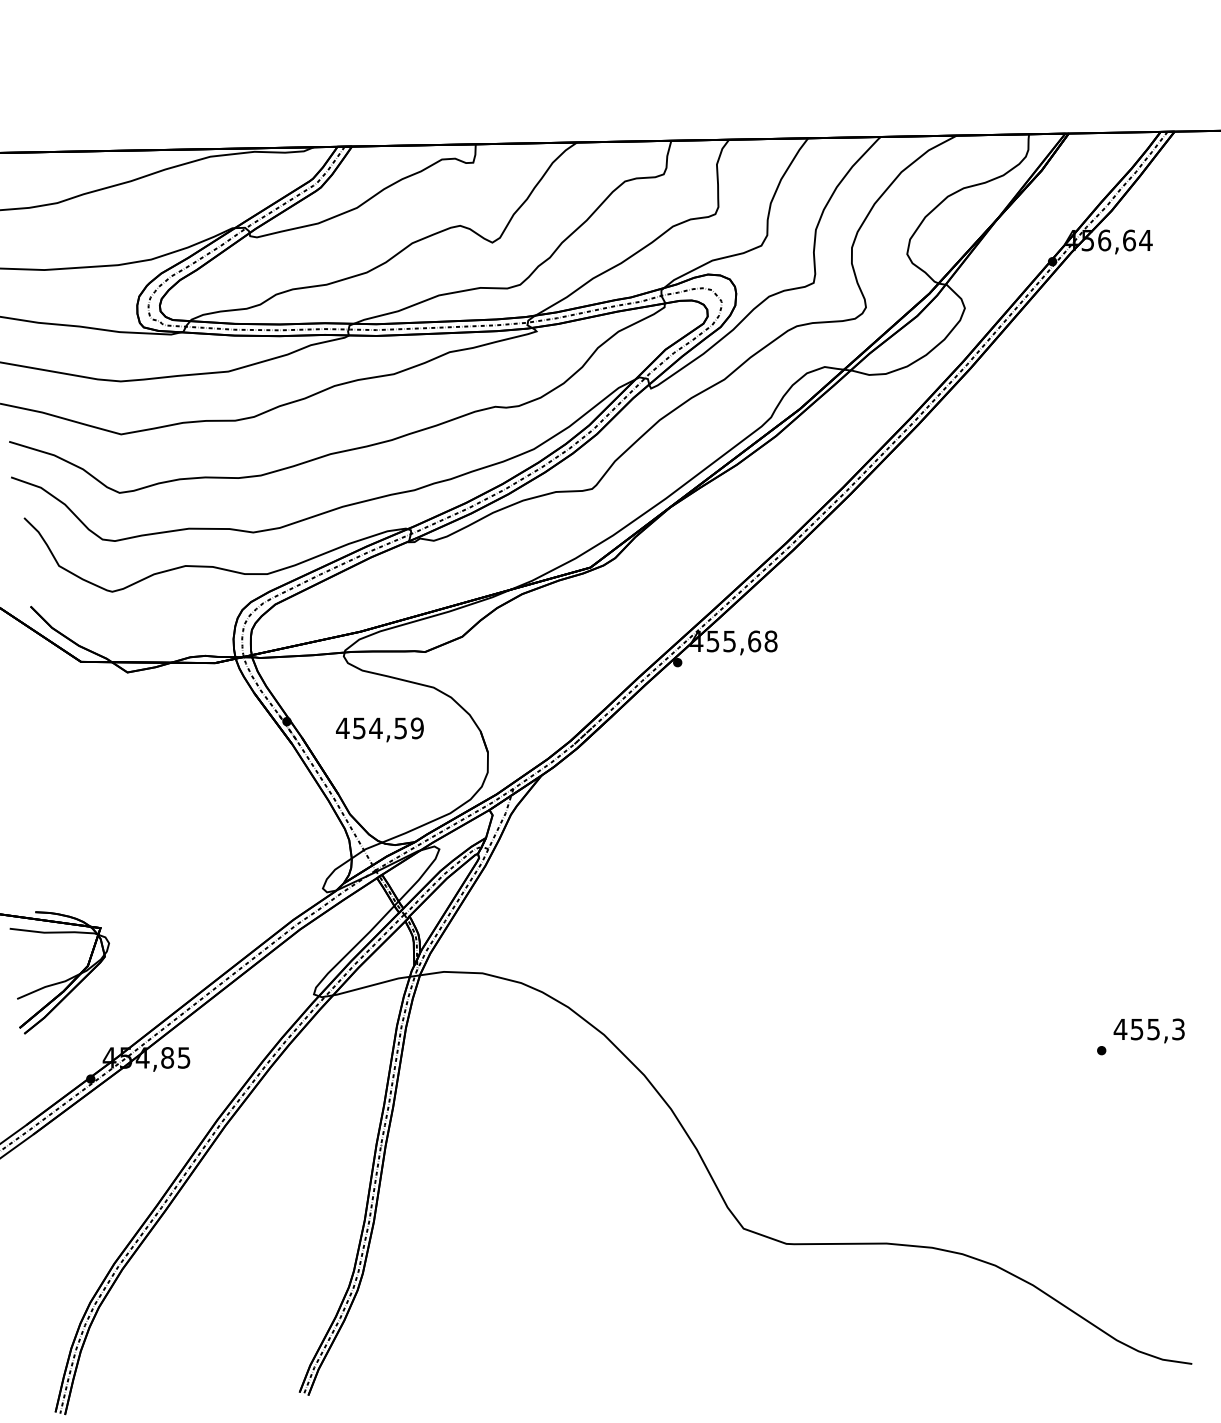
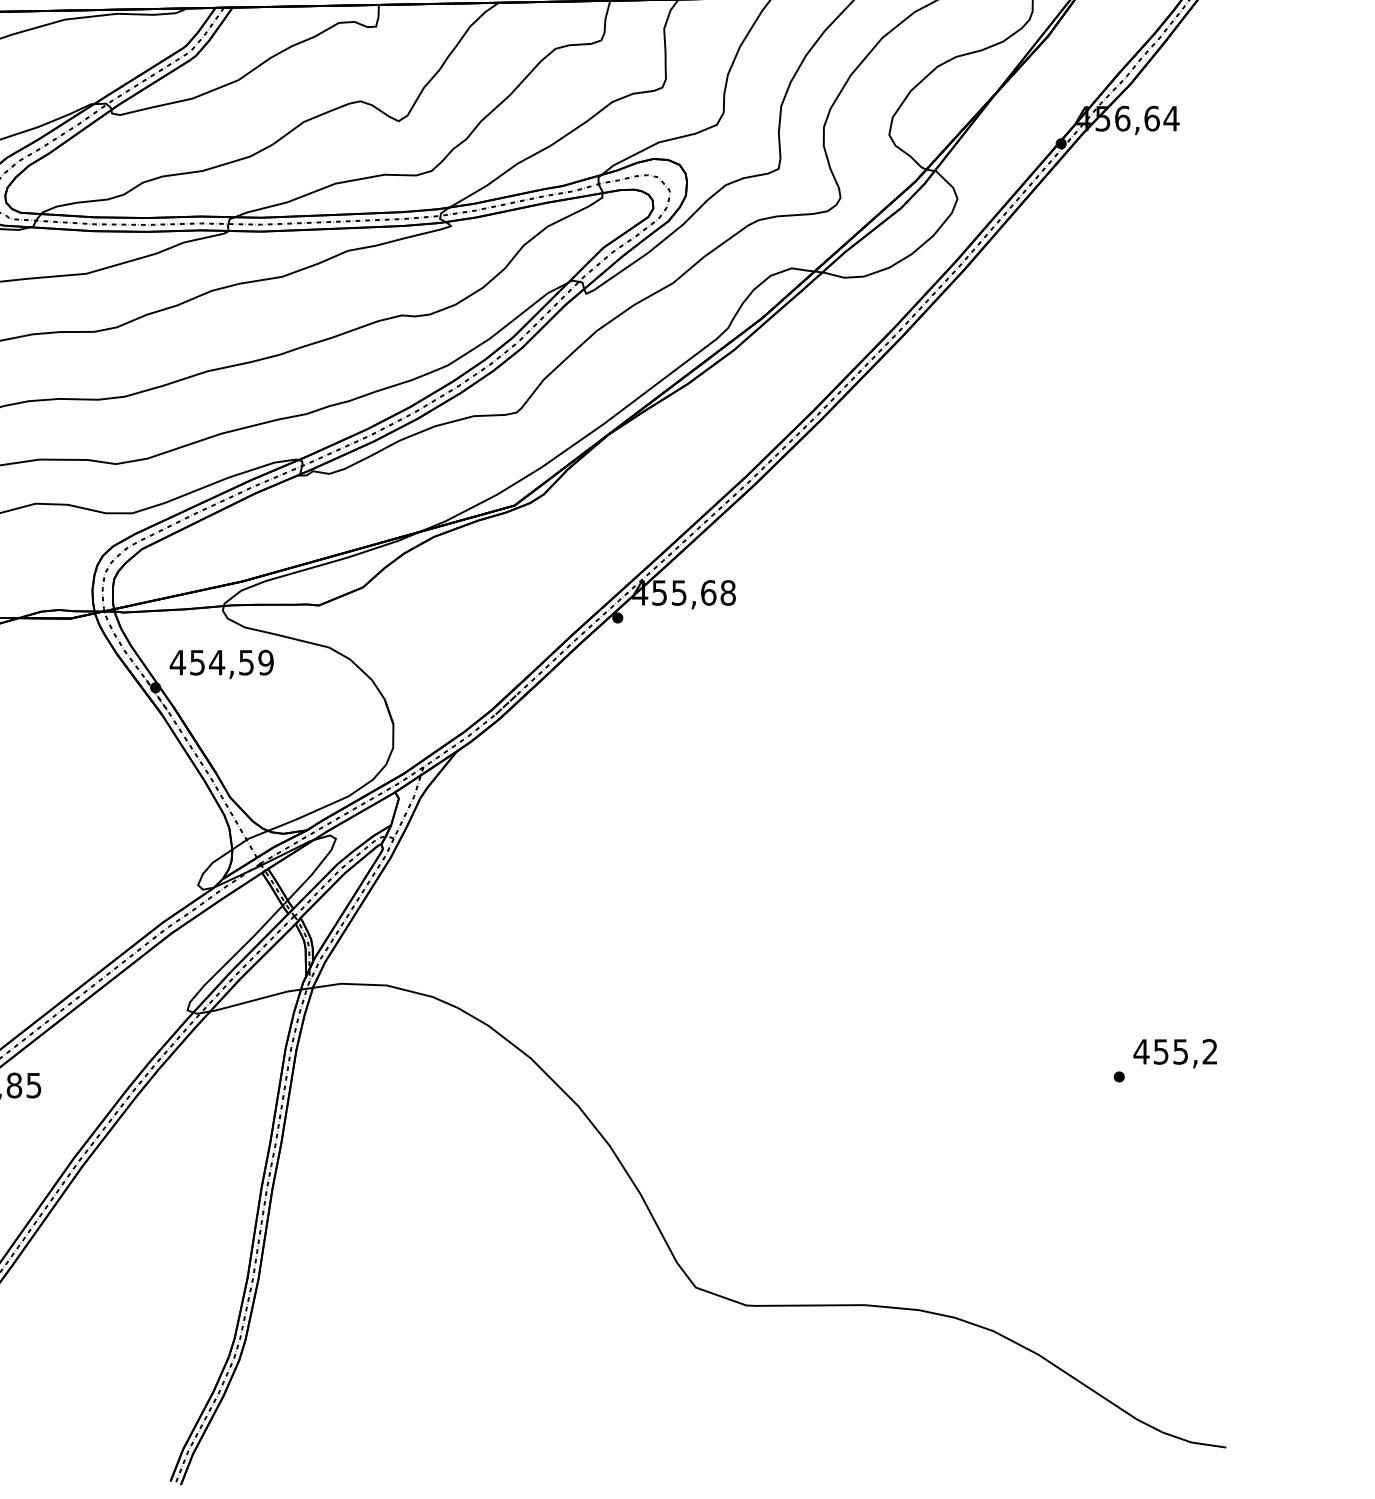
text: (379, 729) -> (221, 663), moved
text: (1178, 1029) -> (1210, 1051), 455,3 -> 455,2

